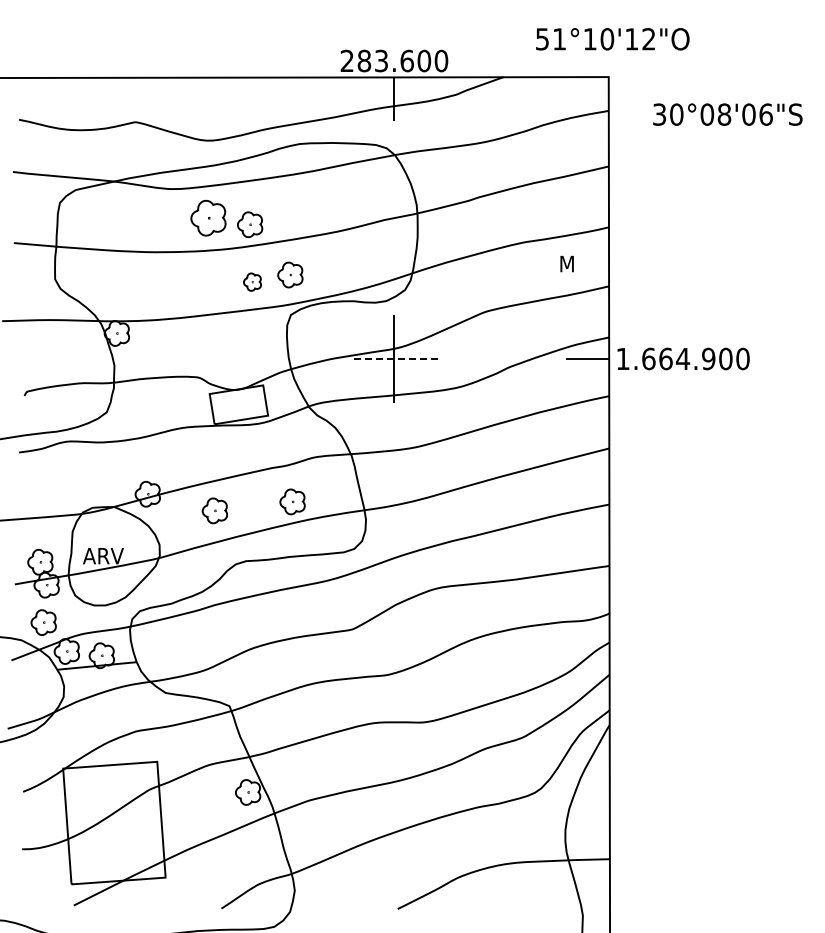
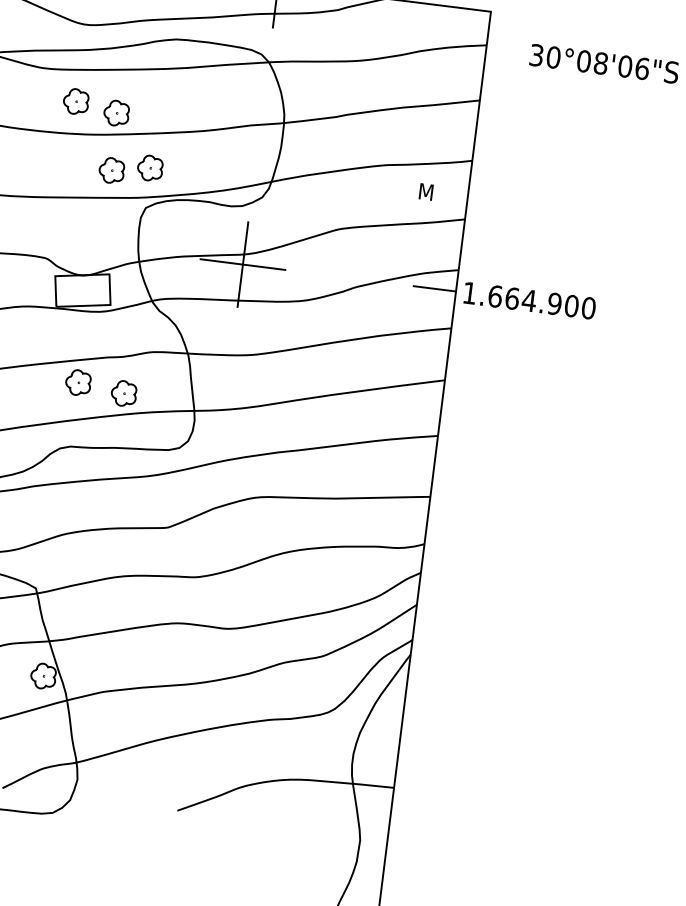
part: (208, 218) -> (76, 101), size x0.71
part: (252, 281) -> (111, 169), size x1.43
line: (394, 359) -> (242, 265), dashed -> solid
part: (214, 510) -> (77, 382), moved

